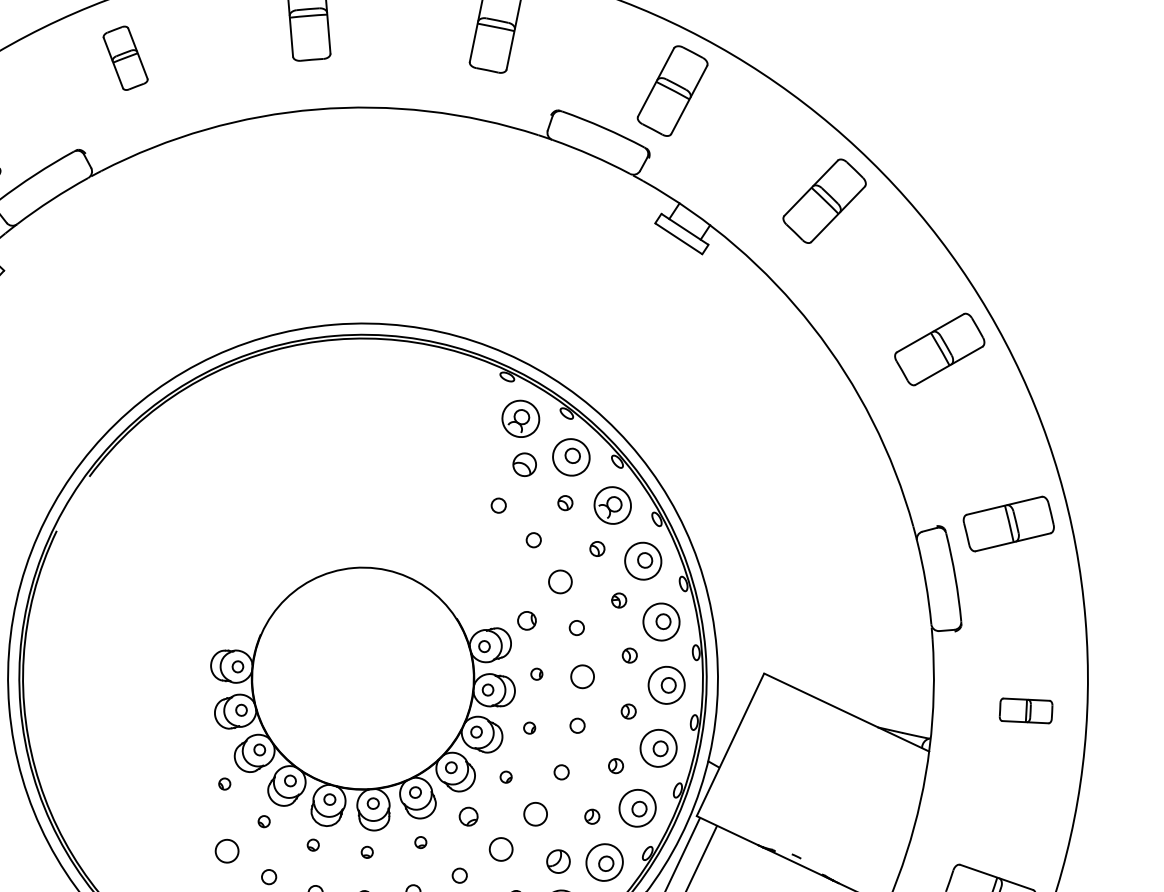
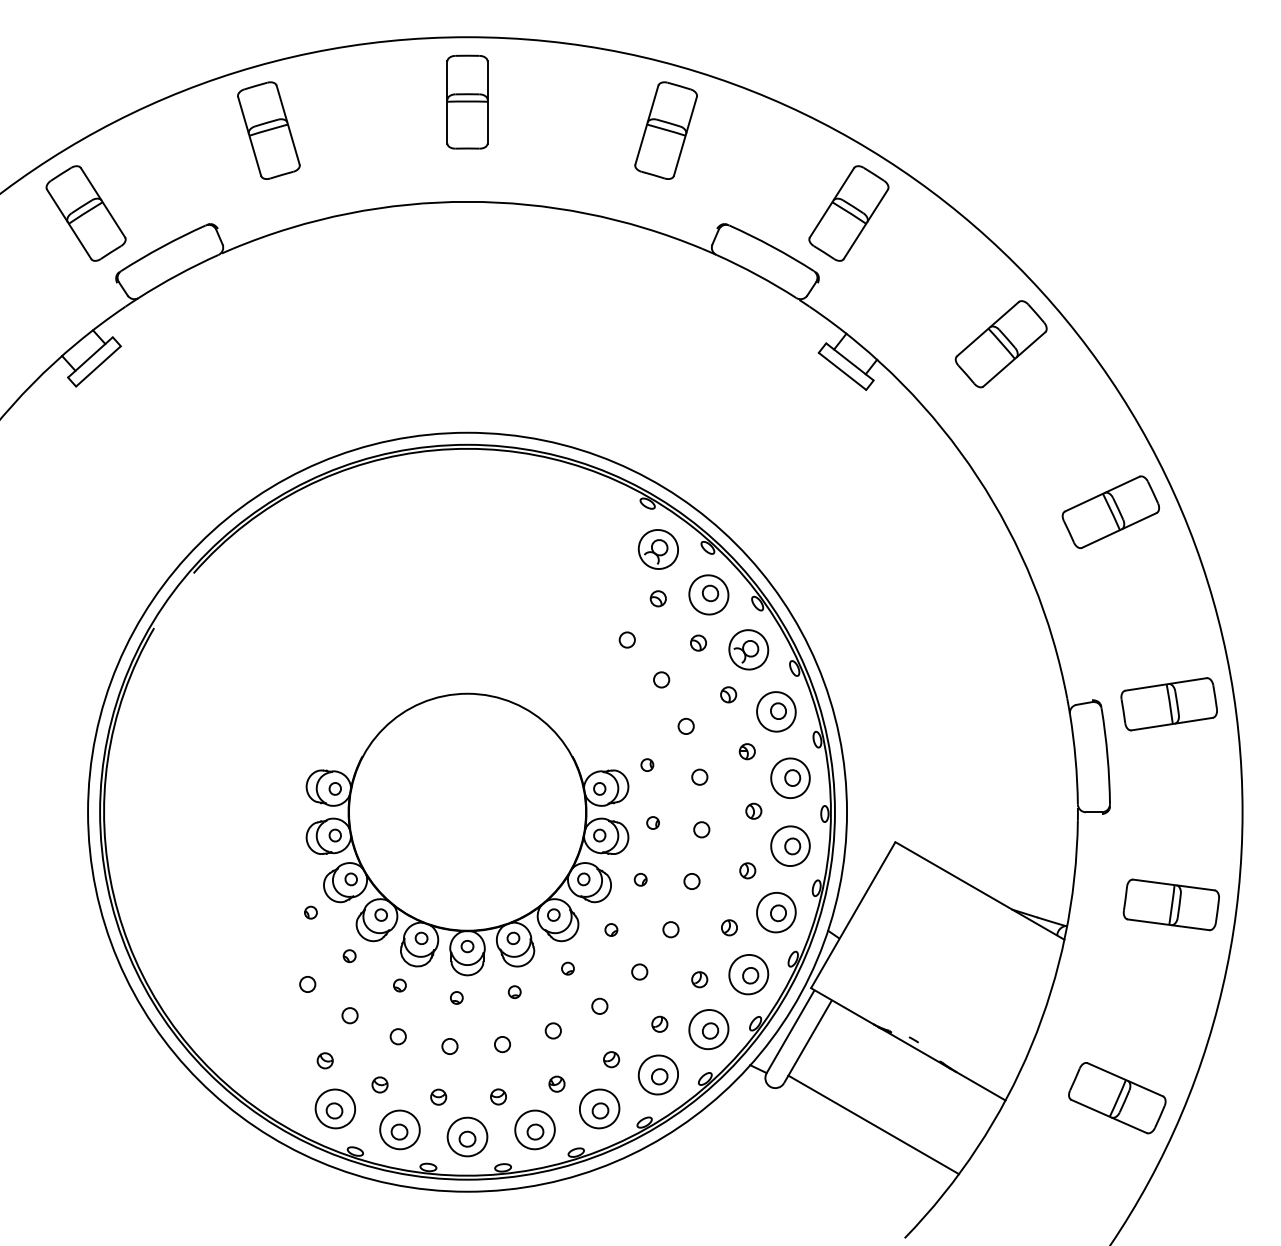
part: (125, 58) -> (268, 130), size x1.43
part: (523, 464) -> (657, 598), size x0.62
circle: (559, 580) -> (685, 725), size x0.62
part: (527, 620) -> (647, 764), size x0.62
circle: (582, 676) -> (701, 829), size x0.62
part: (1025, 710) -> (1170, 904), size x1.67
circle: (535, 813) -> (639, 971), size x0.62
part: (468, 816) -> (567, 968), size x0.62
circle: (500, 848) -> (599, 1005), size x0.62
circle: (227, 851) -> (307, 984), size x0.62
part: (558, 860) -> (659, 1023), size x0.62

